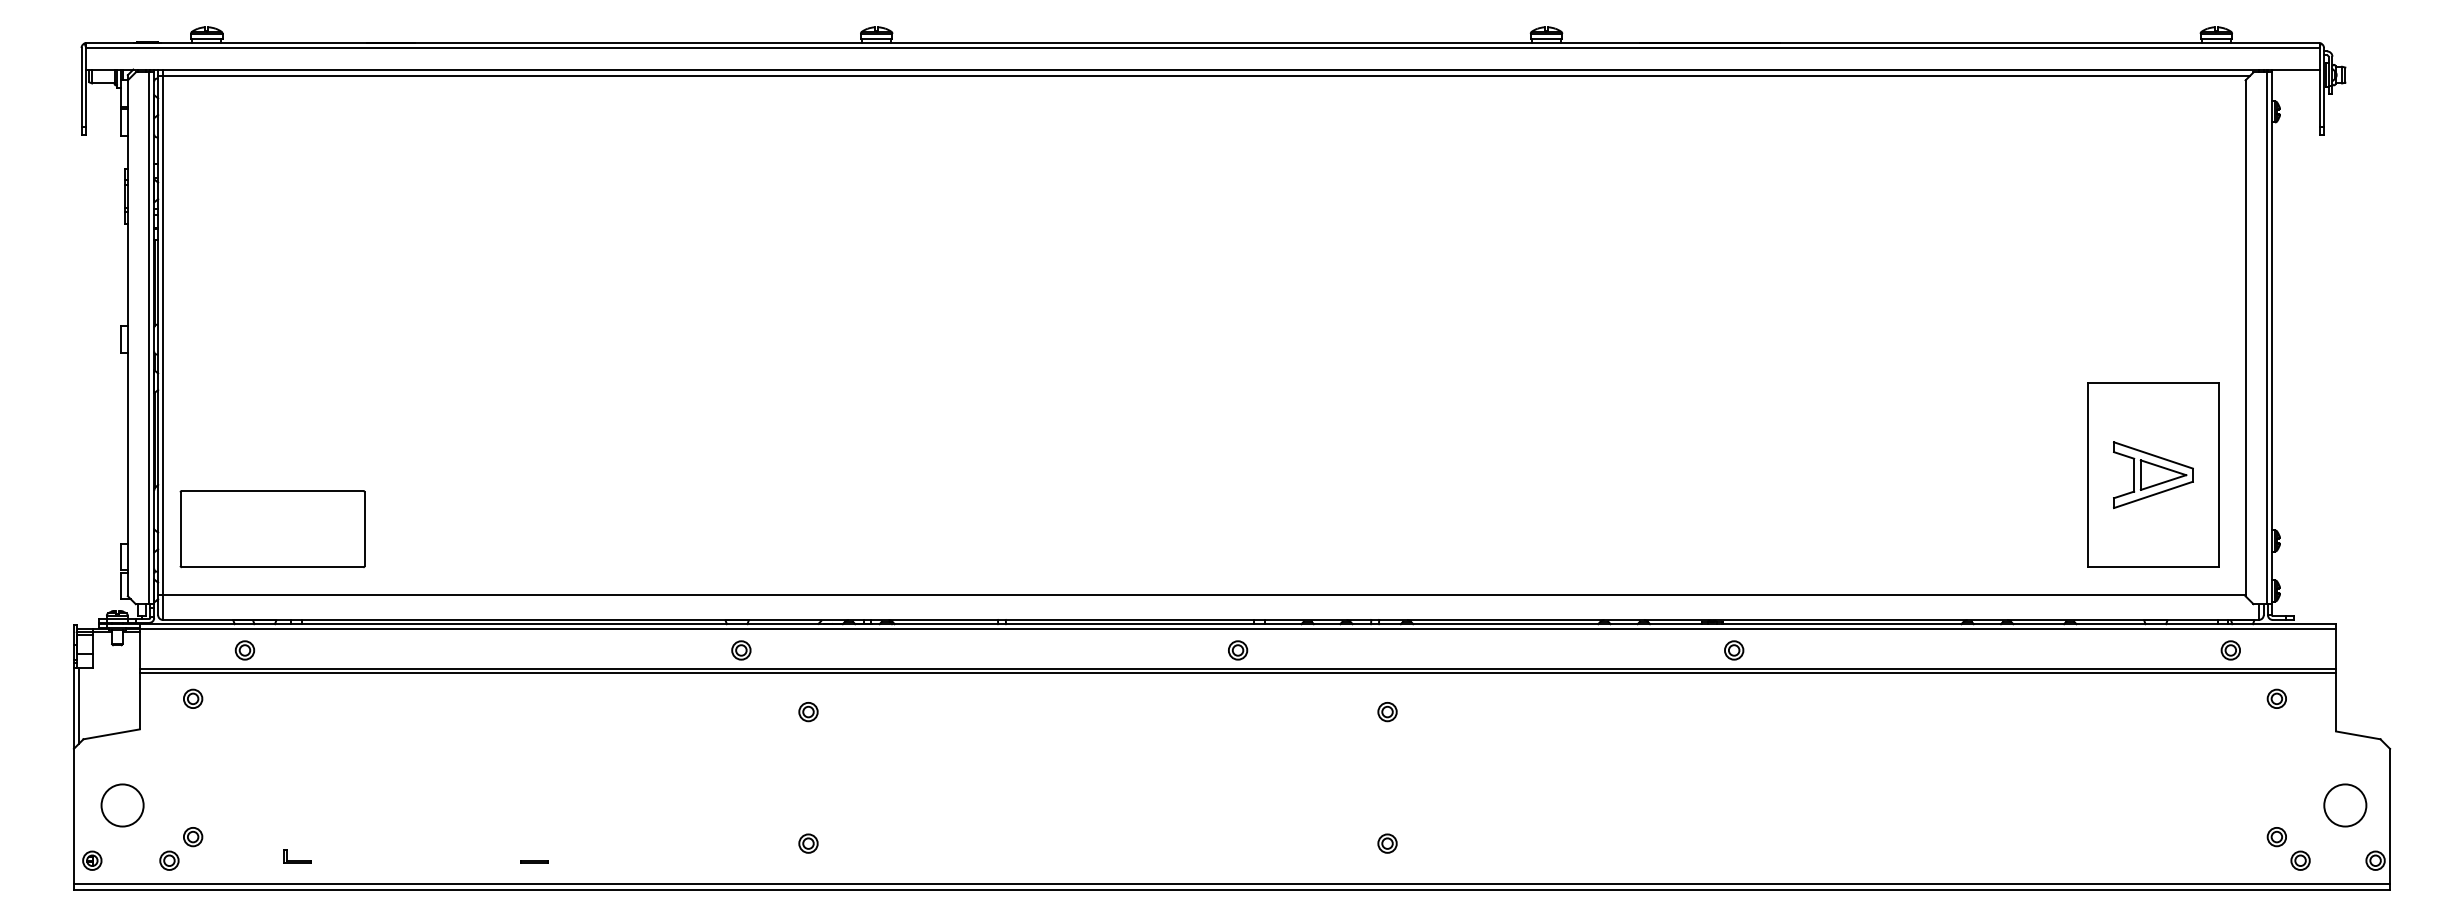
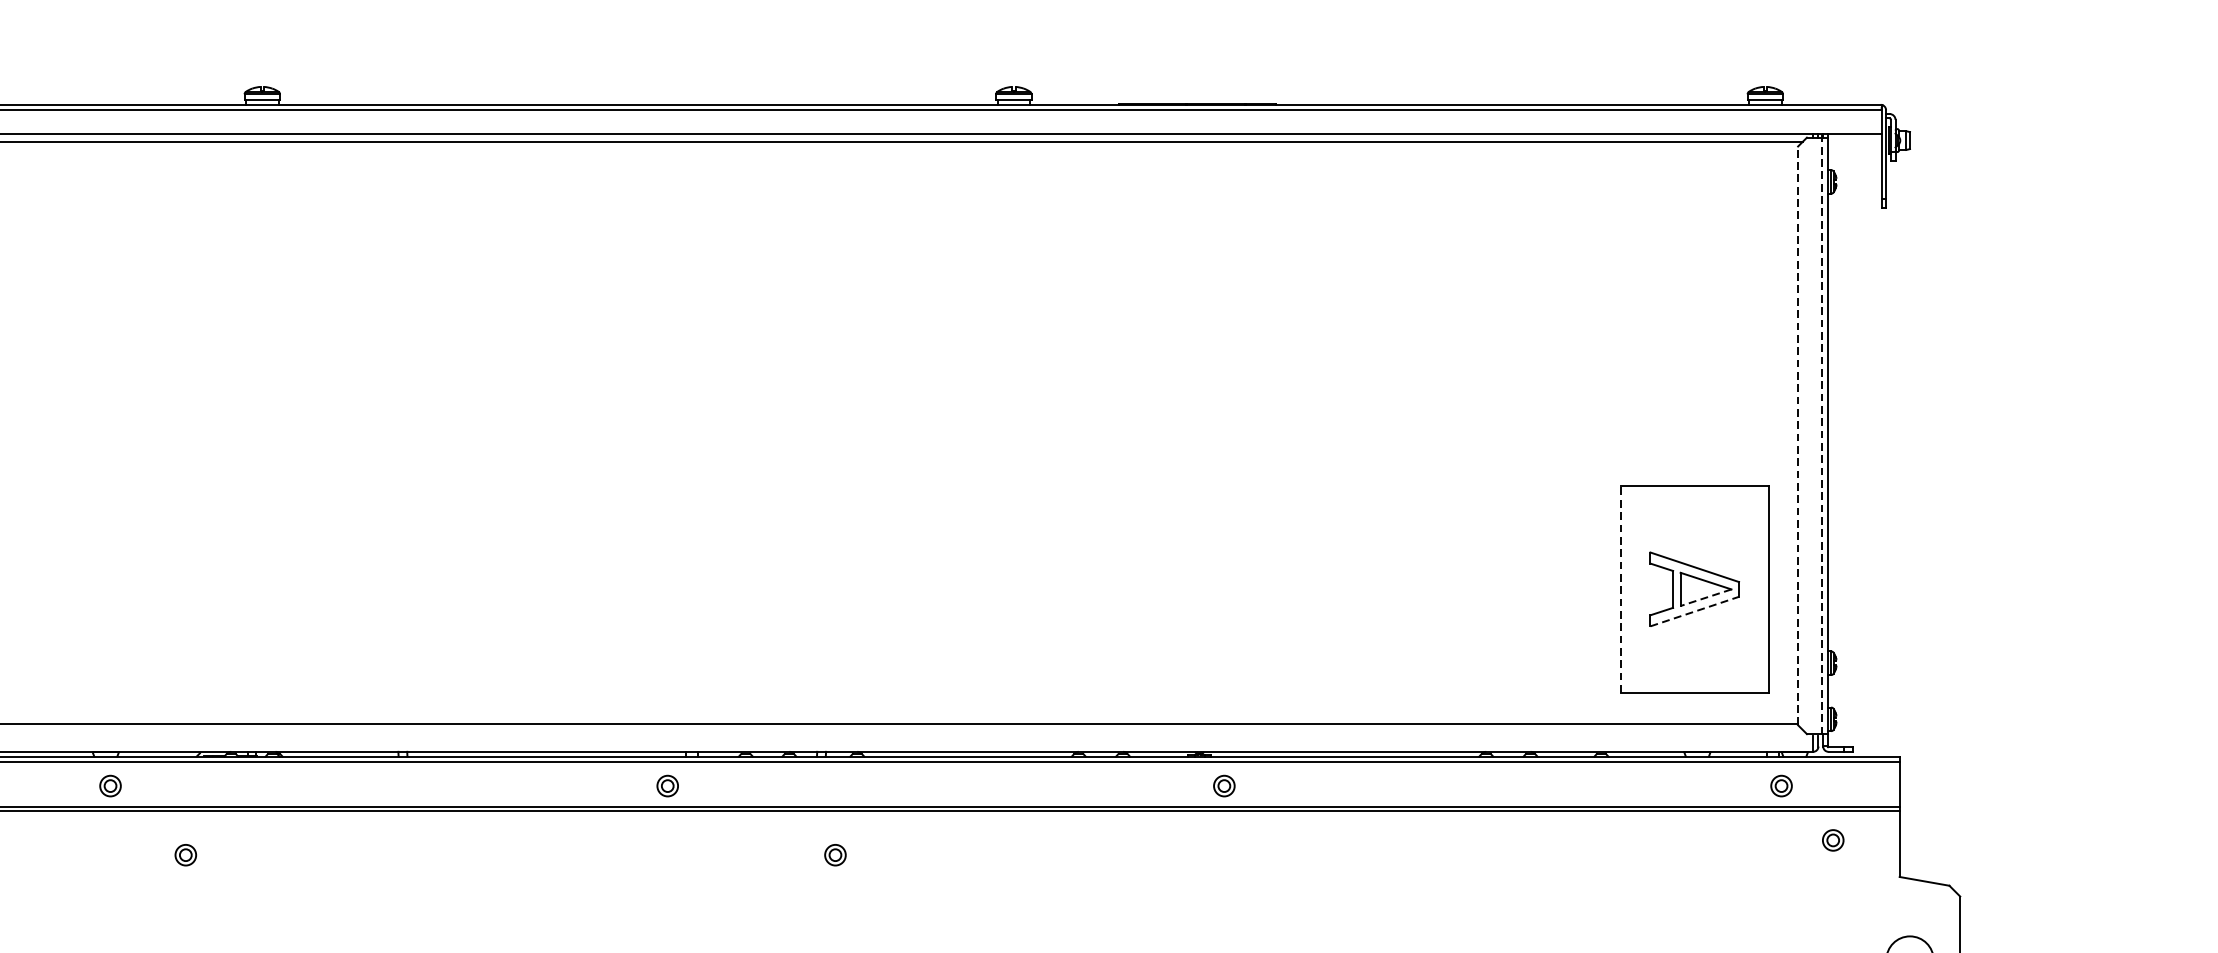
line: (2267, 337) -> (1822, 434), solid -> dashed
line: (2245, 338) -> (1798, 436), solid -> dashed
line: (2087, 474) -> (1620, 588), solid -> dashed
line: (2163, 482) -> (1706, 597), solid -> dashed
line: (2153, 494) -> (1694, 611), solid -> dashed

